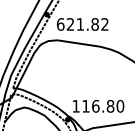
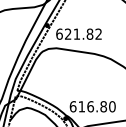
text: (75, 106) -> (72, 106), 116.80 -> 616.80

